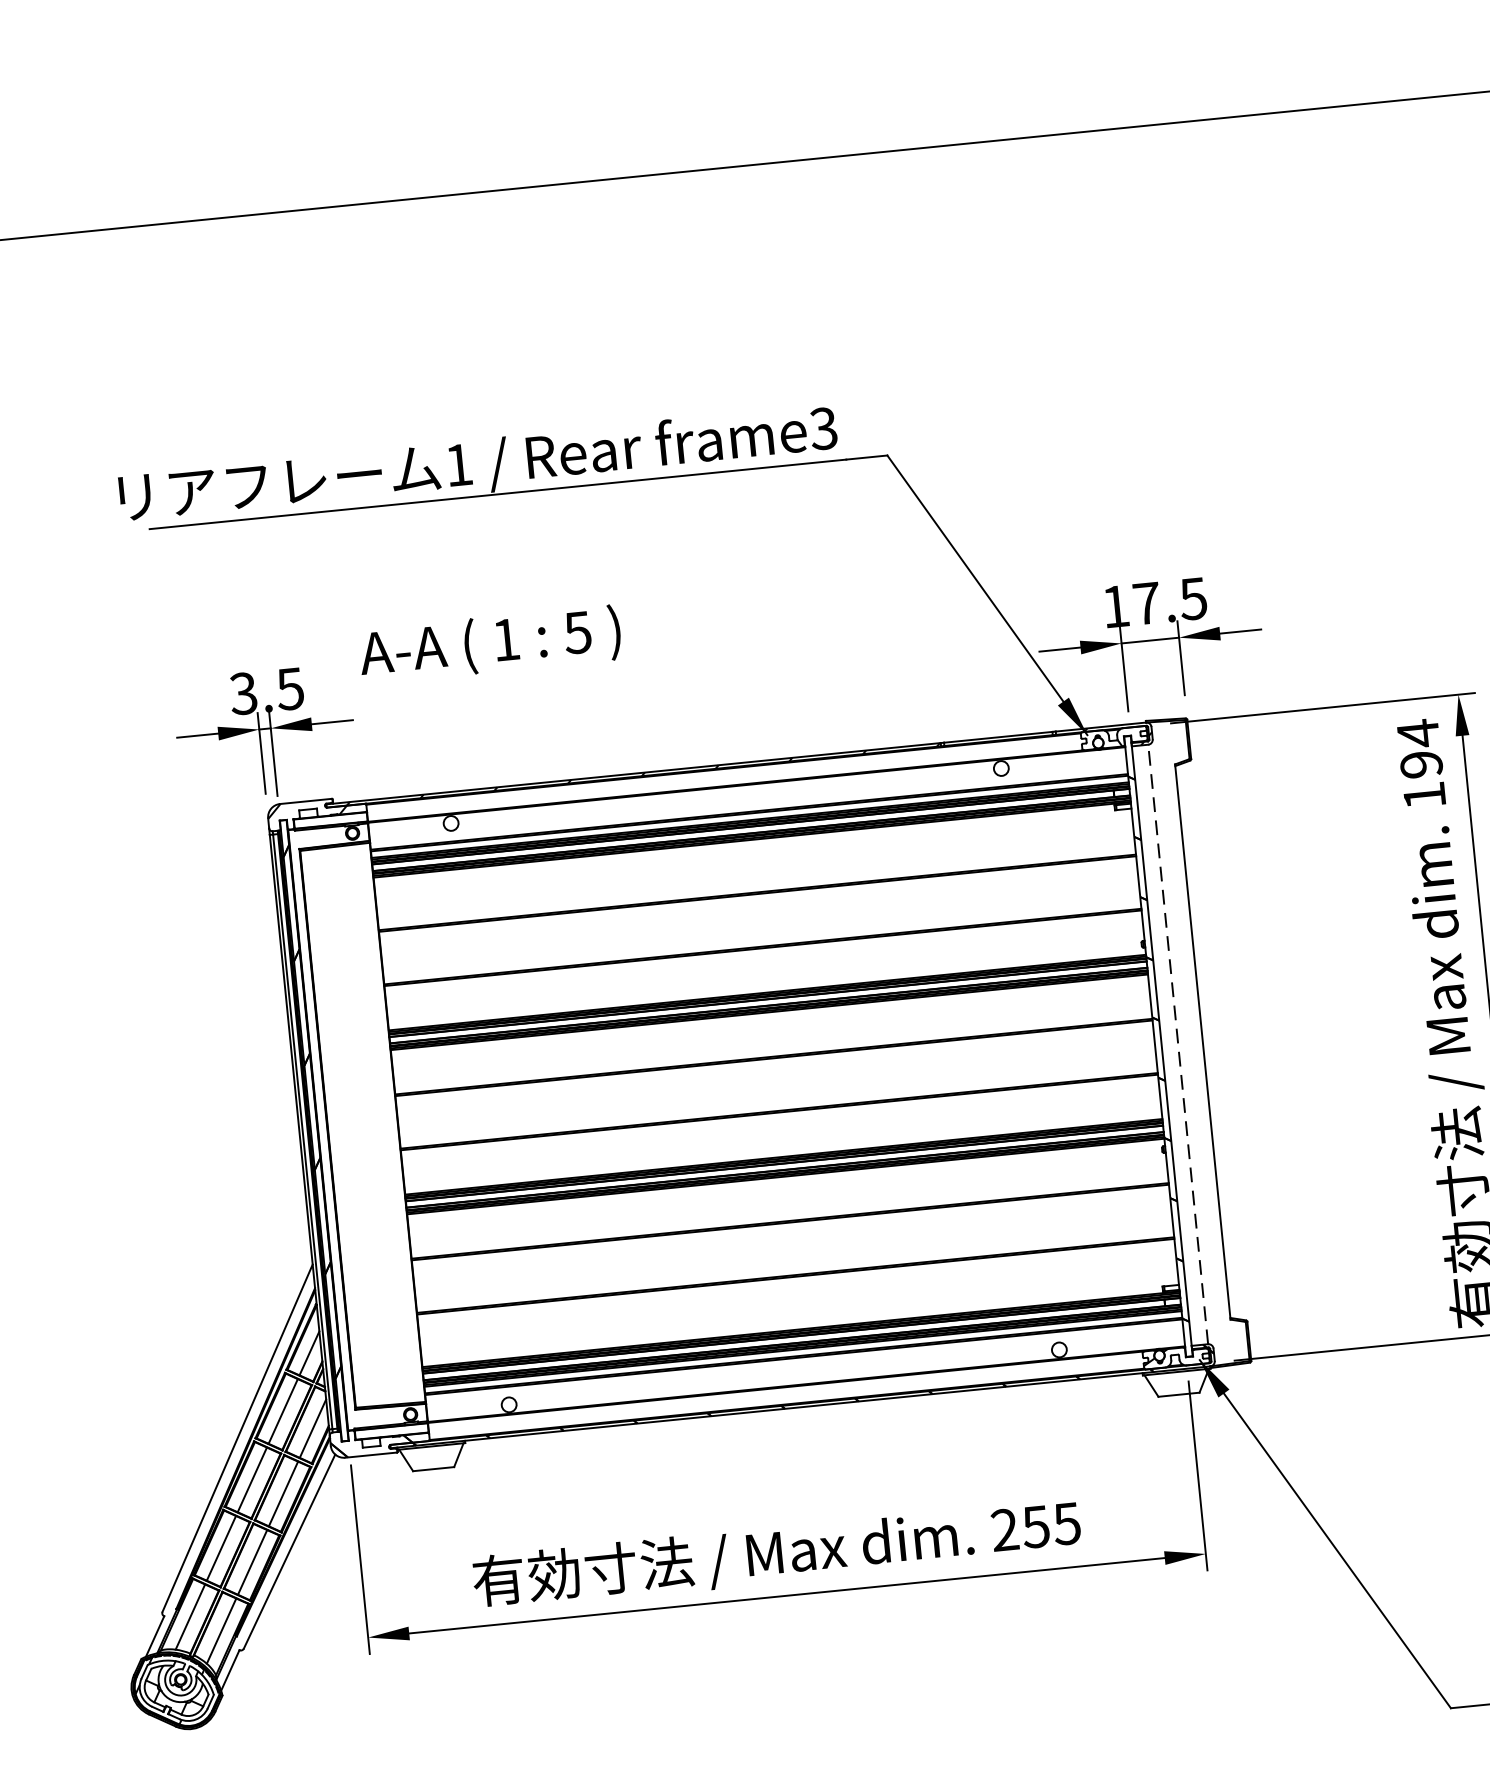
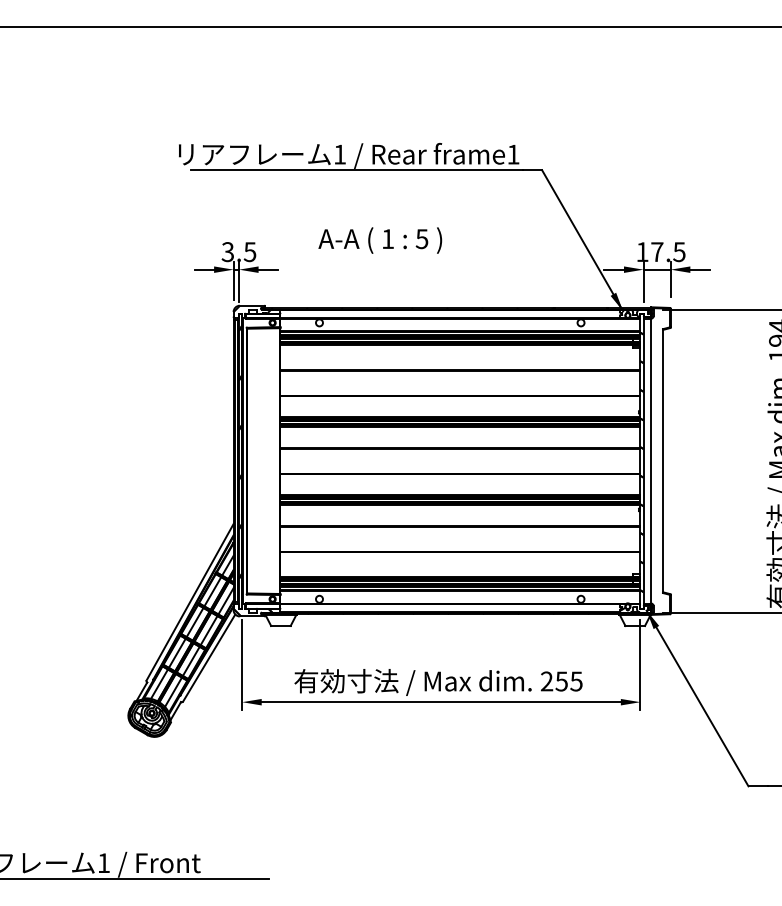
text: (823, 428) -> (513, 154), frame3 -> frame1
text: (490, 644) -> (380, 240), moved
line: (1178, 1043) -> (651, 460), dashed -> solid

